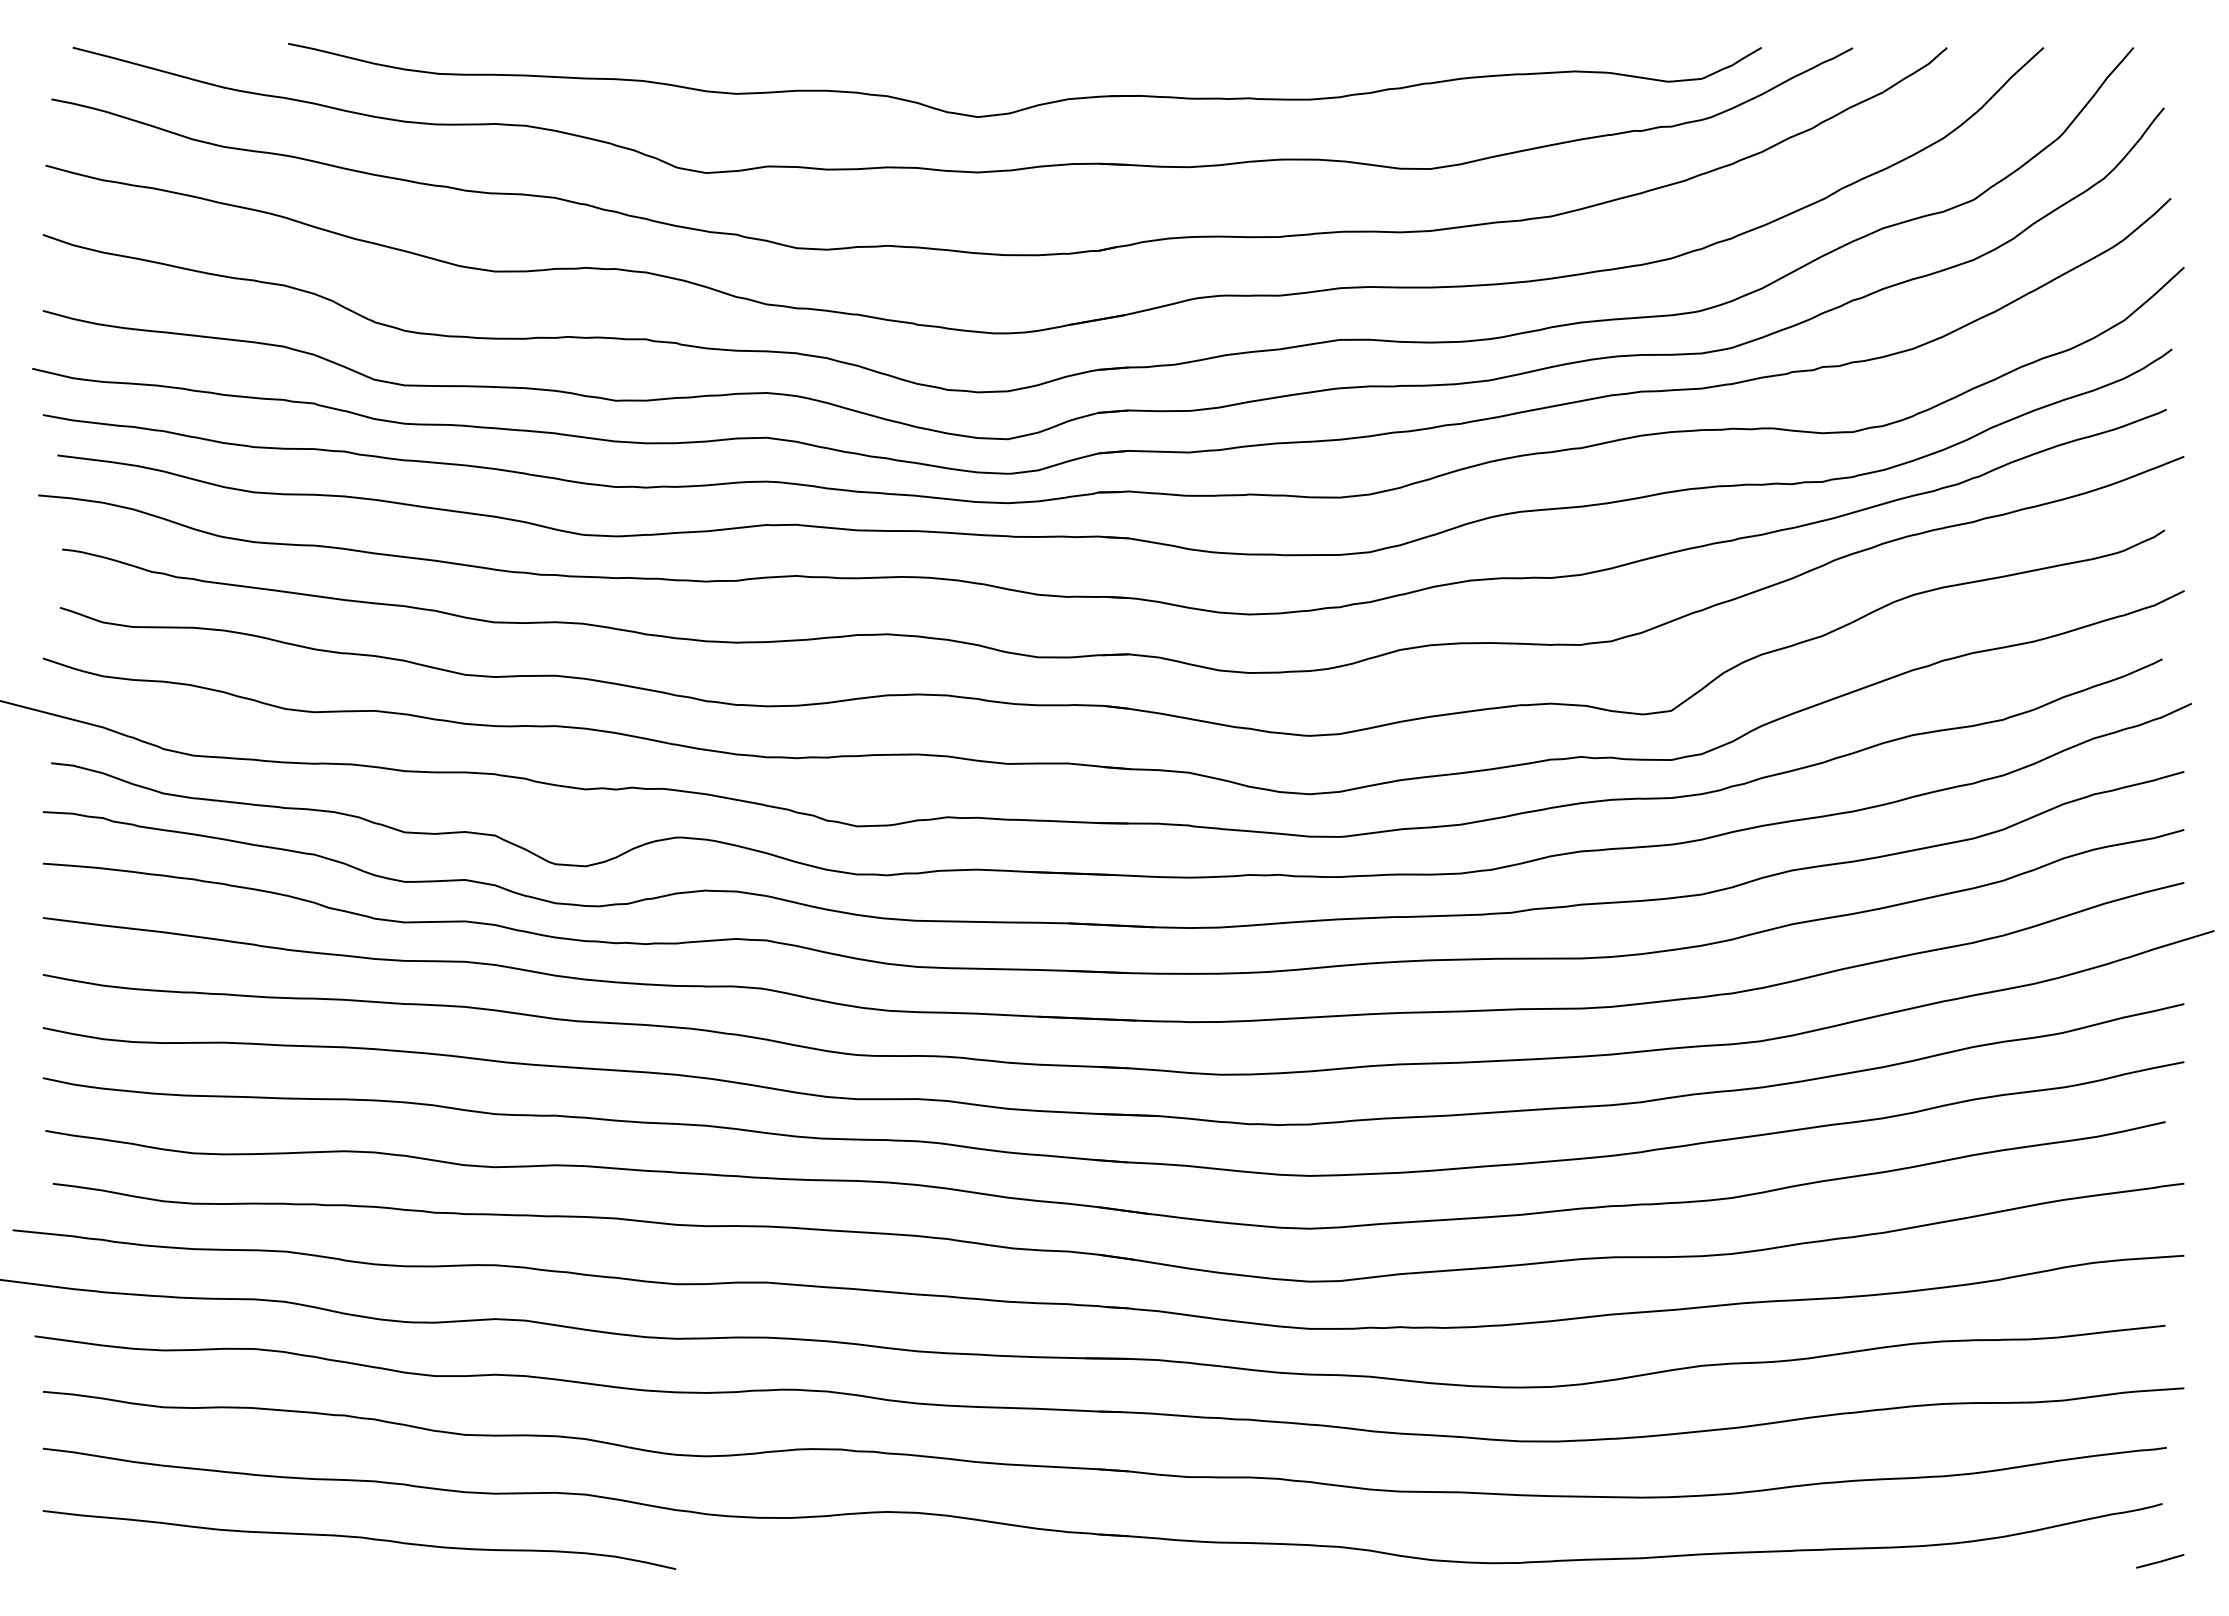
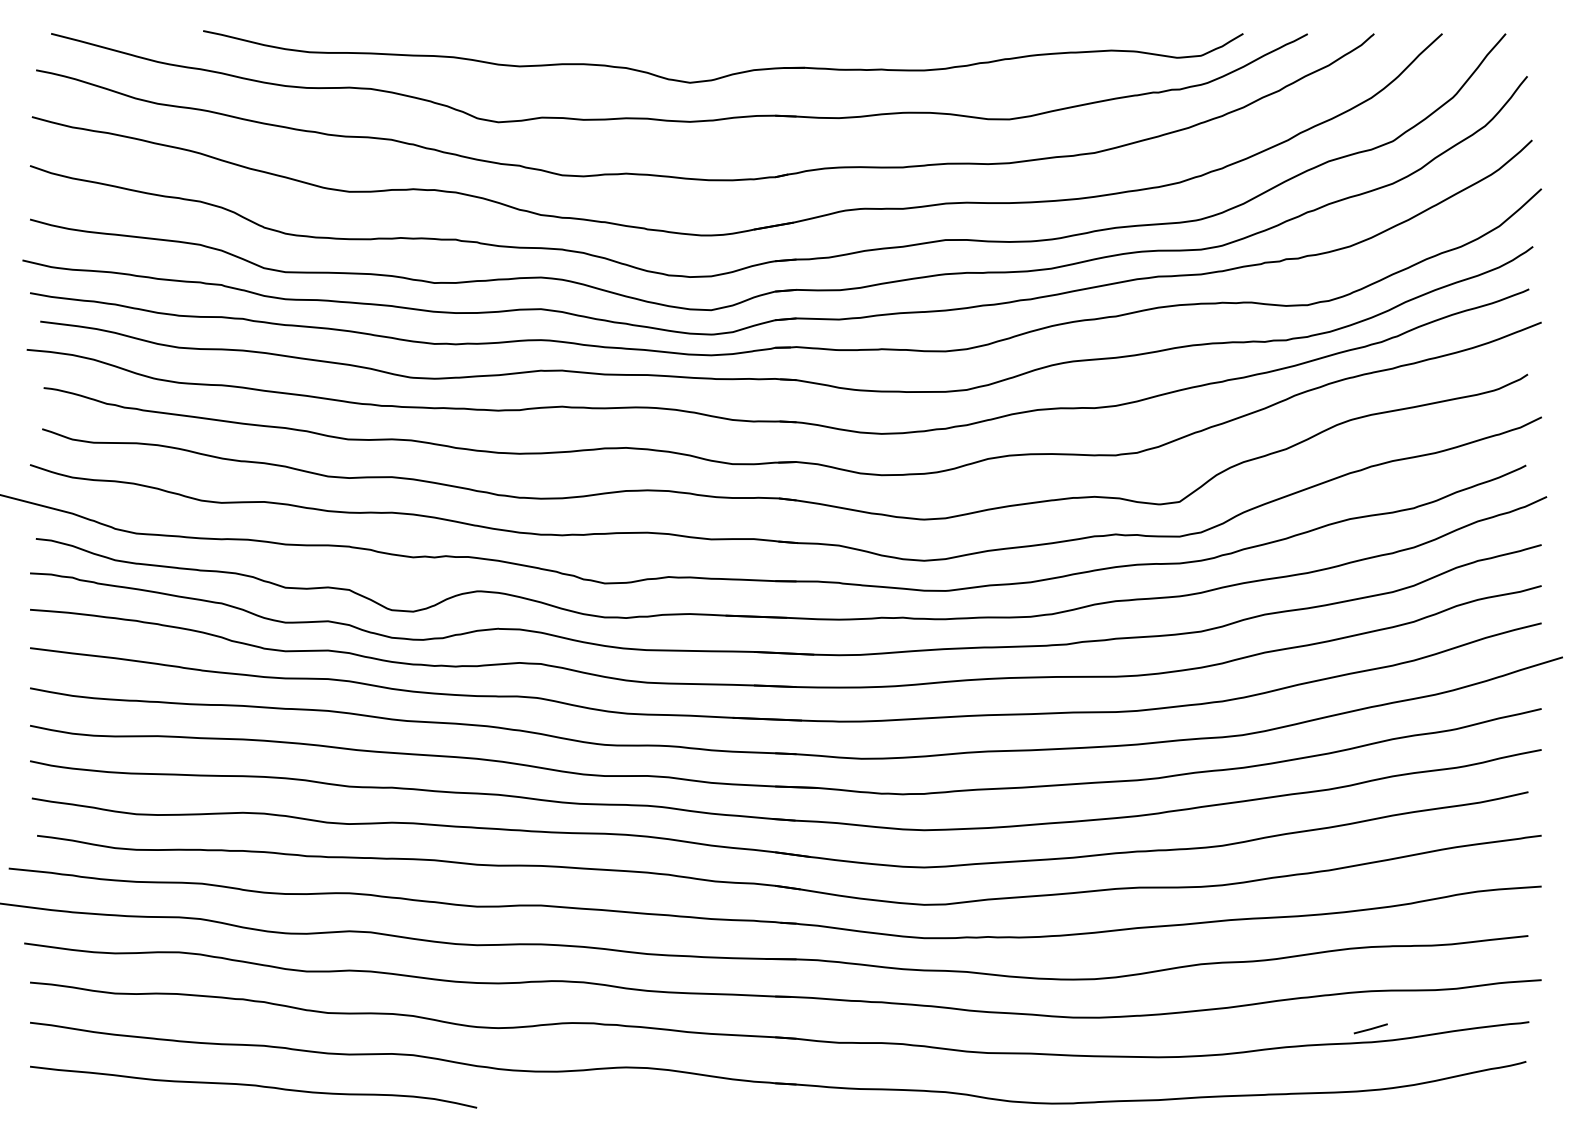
line: (2160, 1561) -> (1370, 1028), moved

